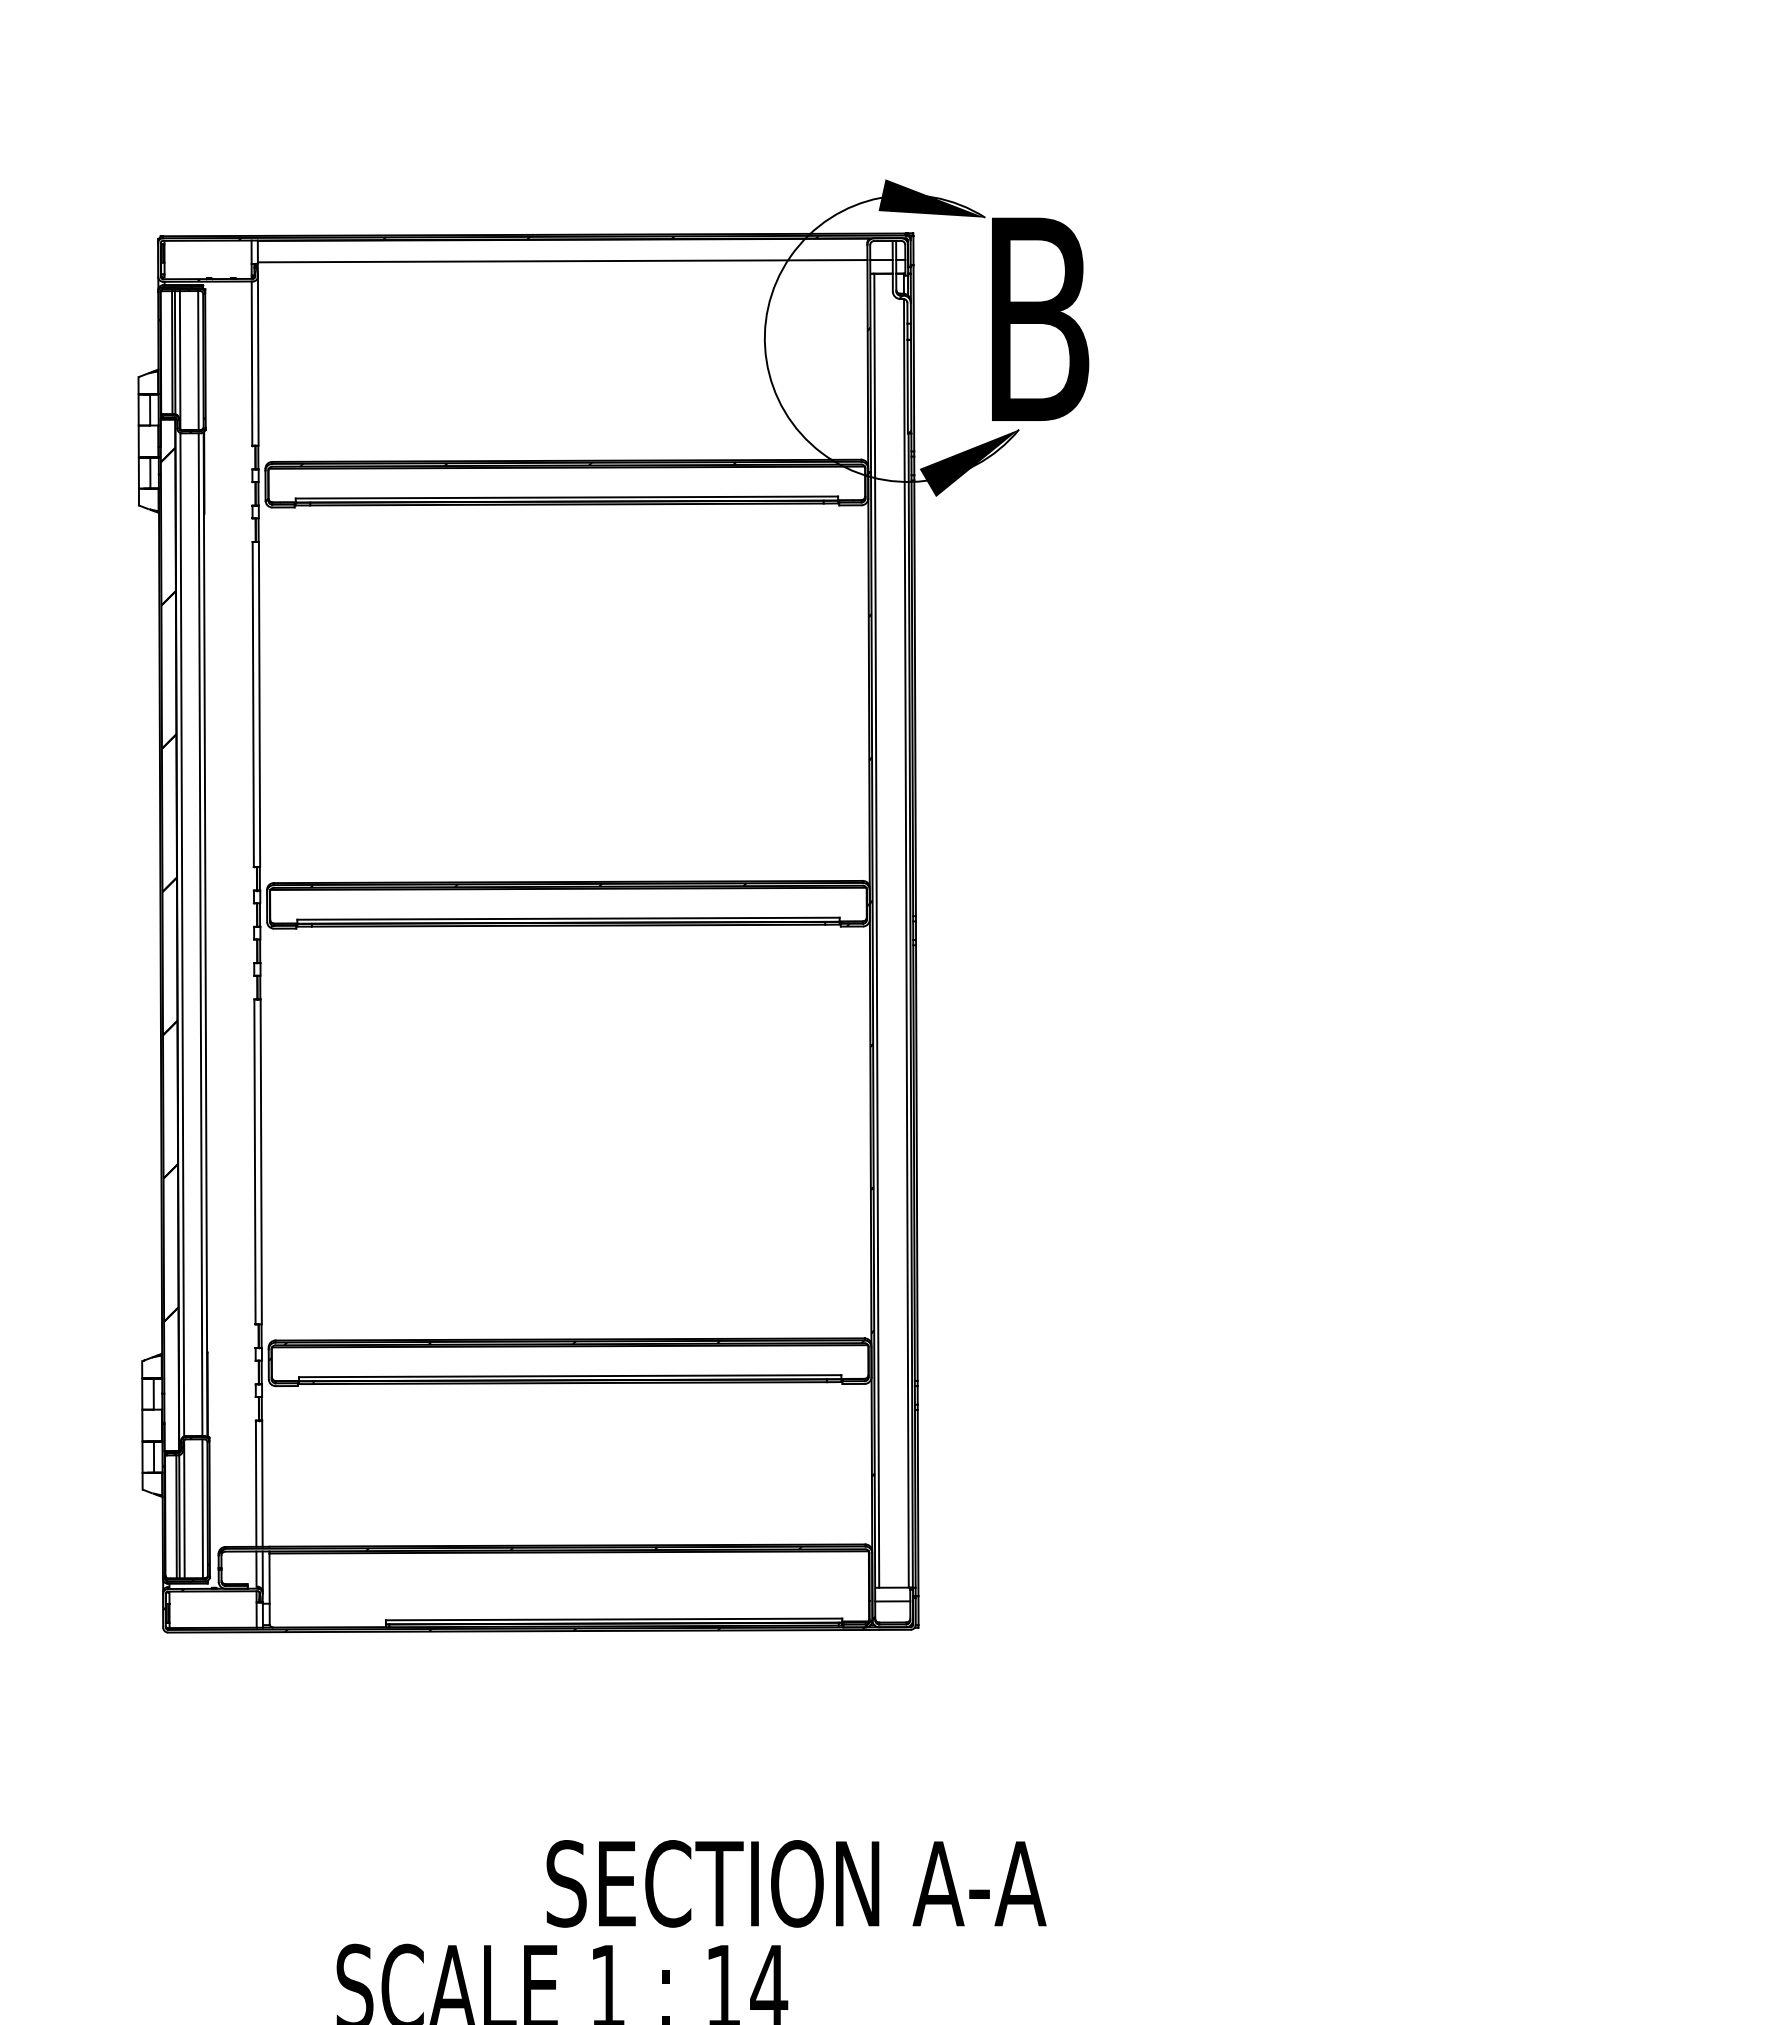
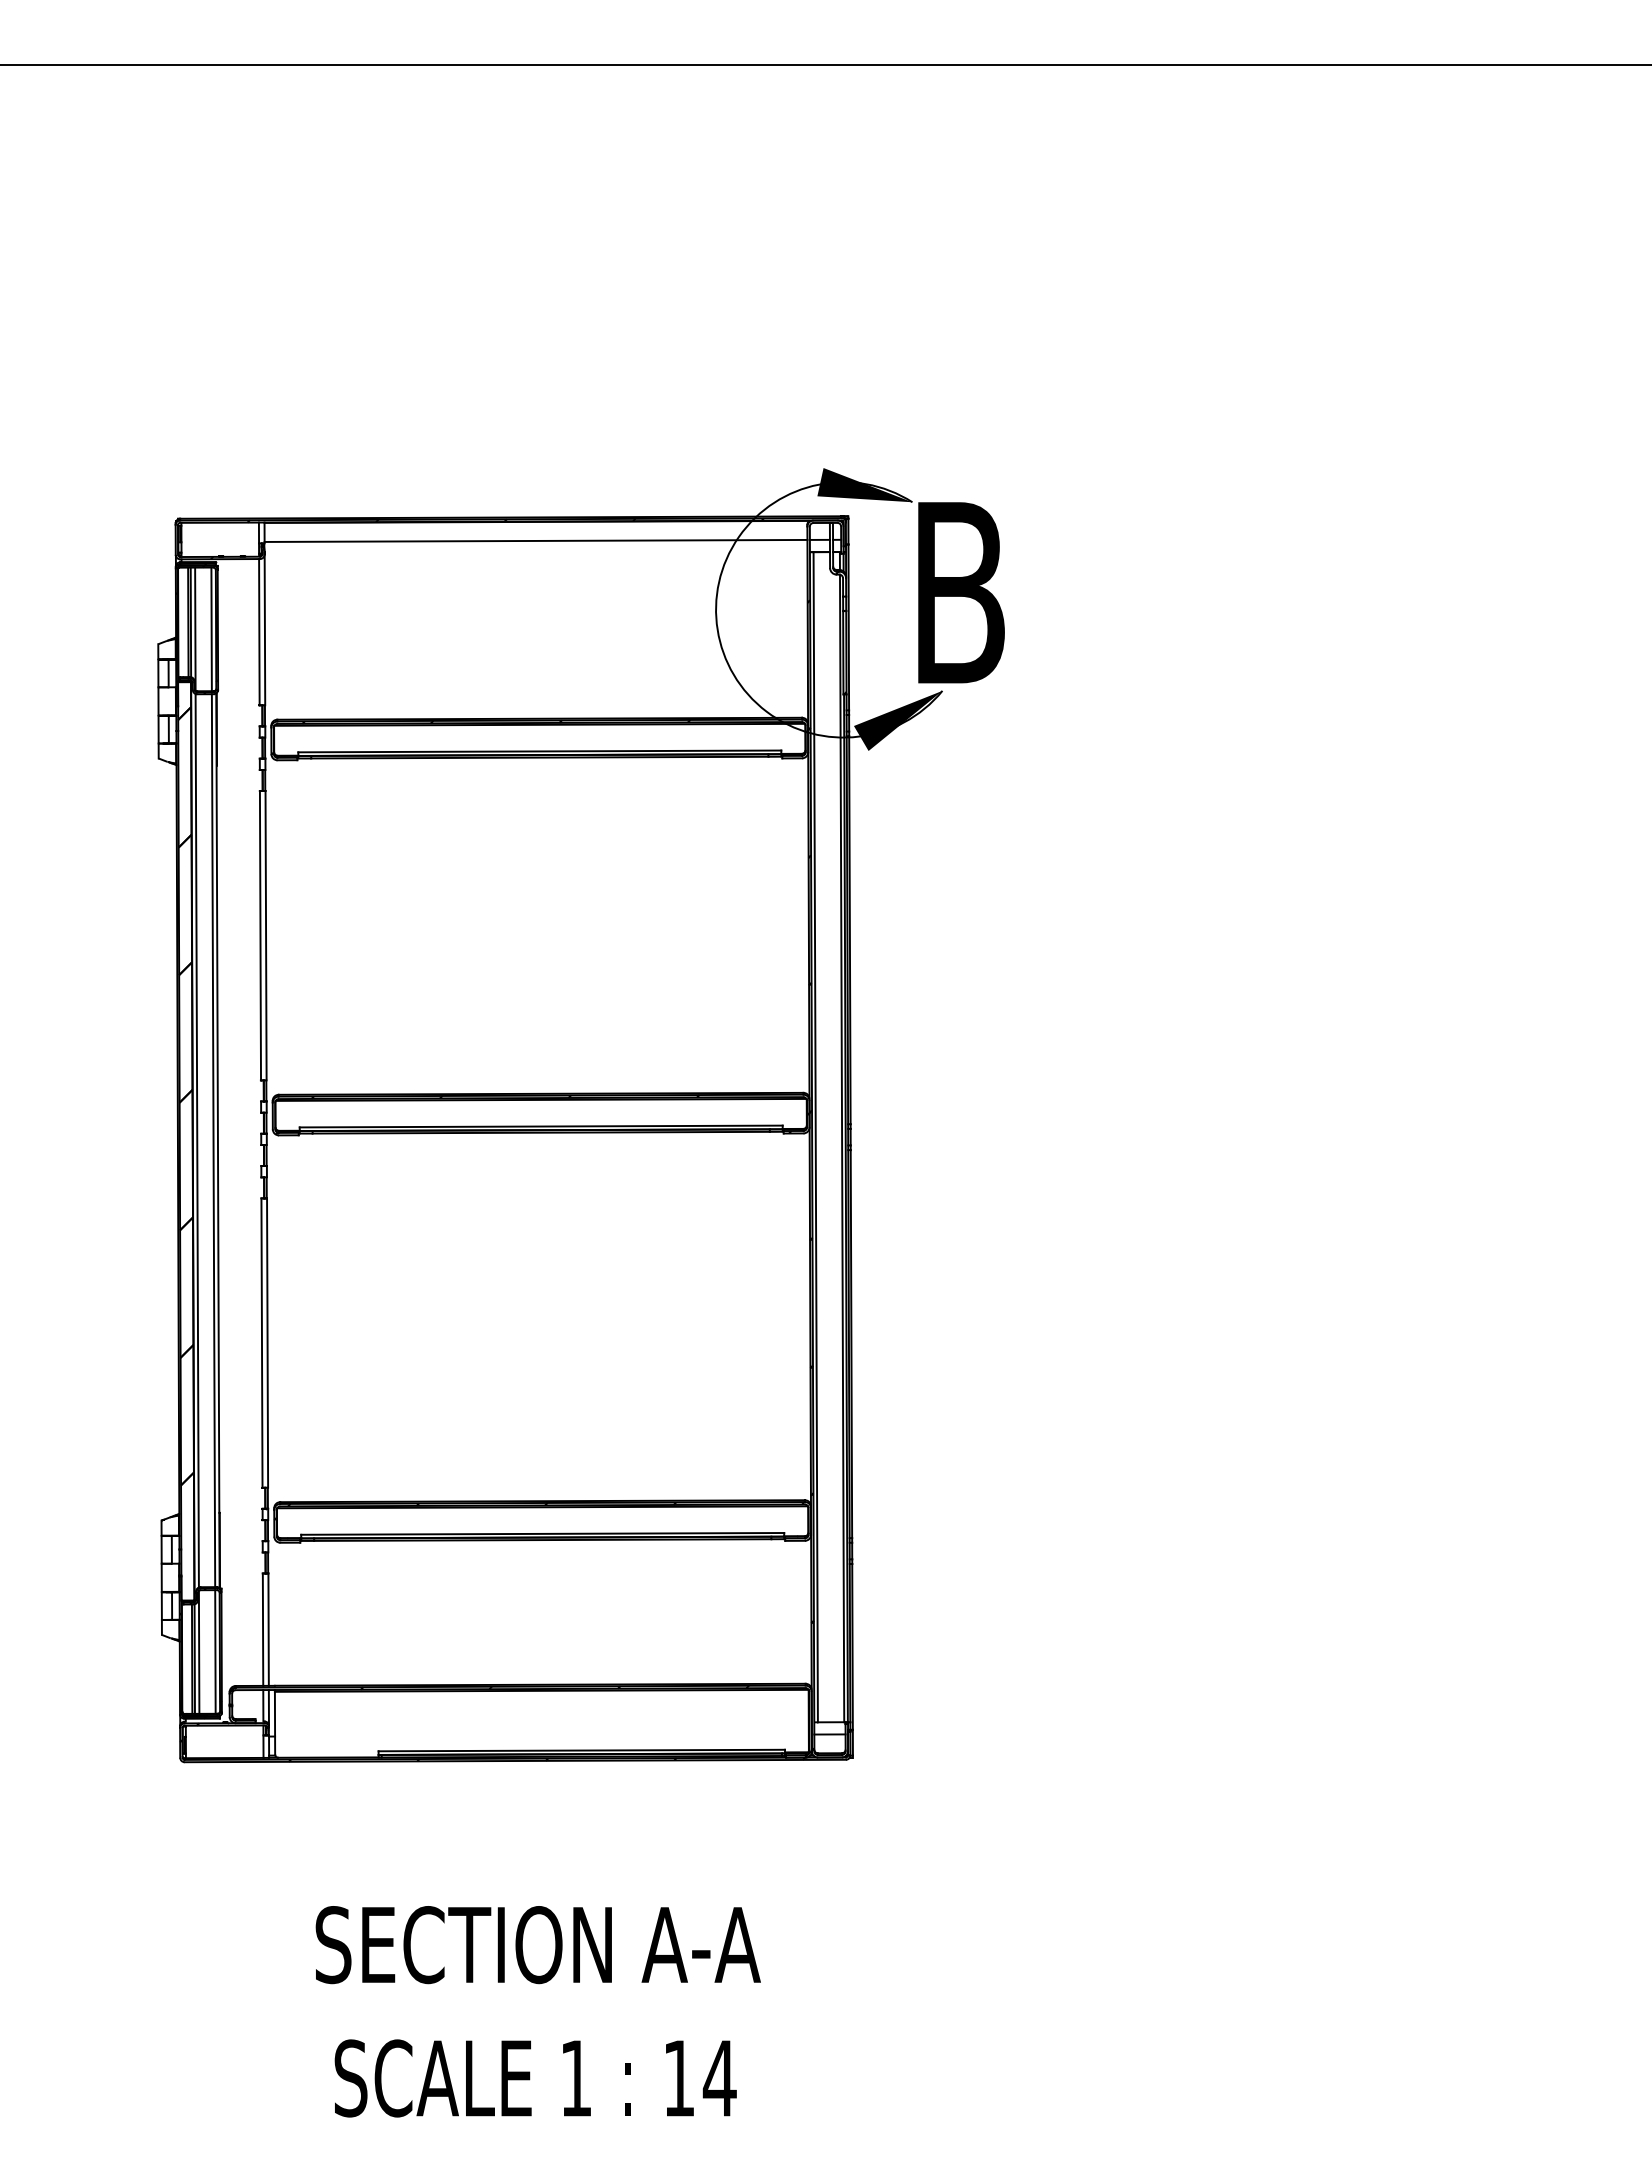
text: (795, 1884) -> (537, 1945), moved

